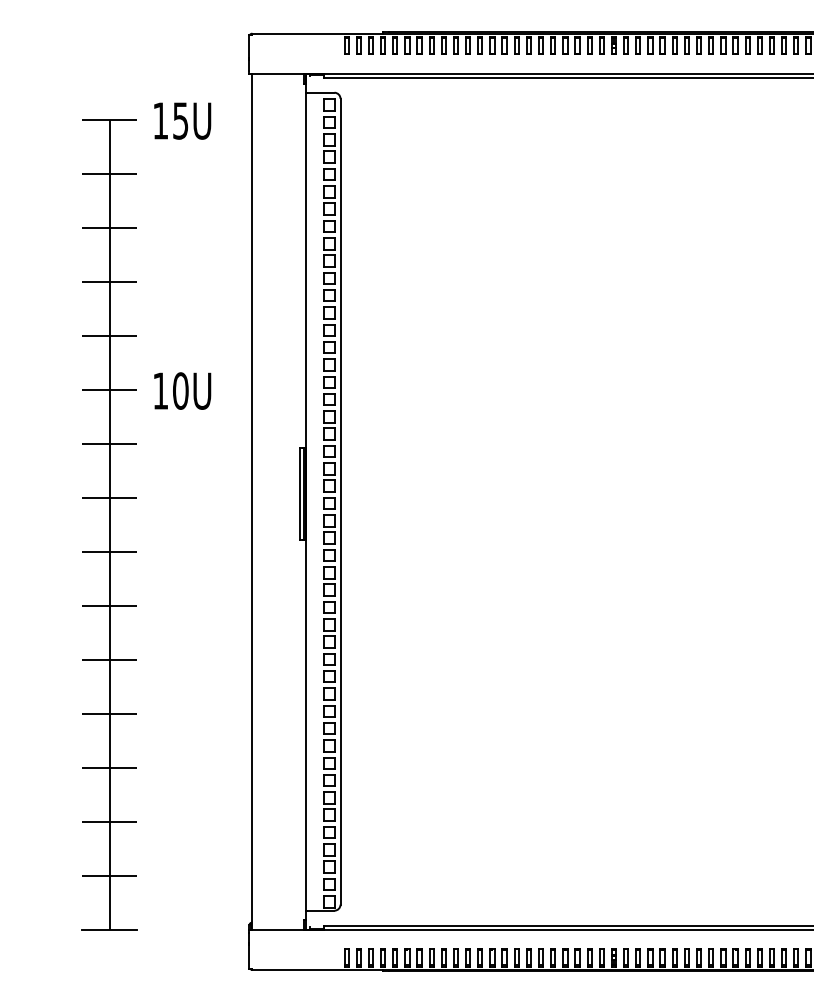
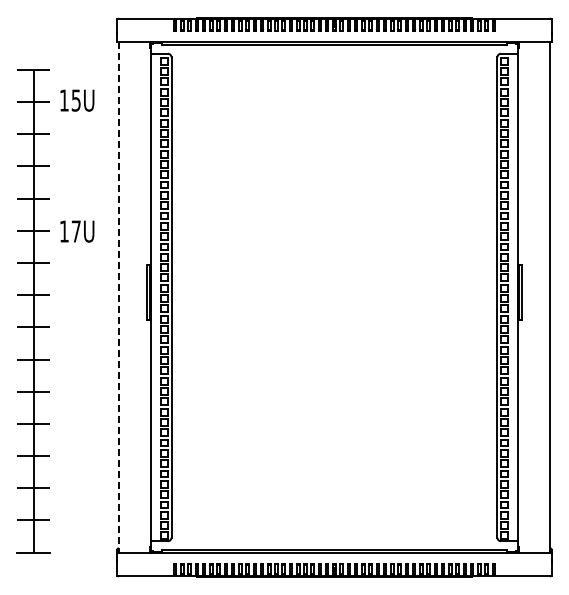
text: (182, 120) -> (77, 100), moved
text: (179, 390) -> (75, 231), 10U -> 17U
line: (251, 501) -> (118, 297), solid -> dashed

